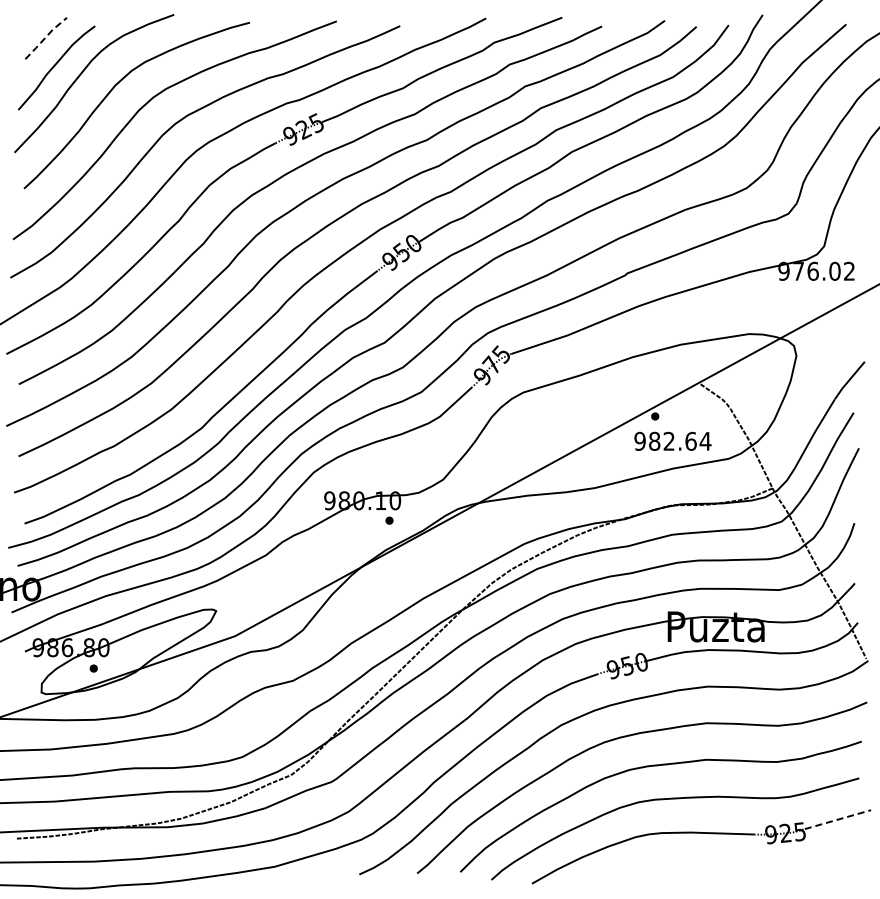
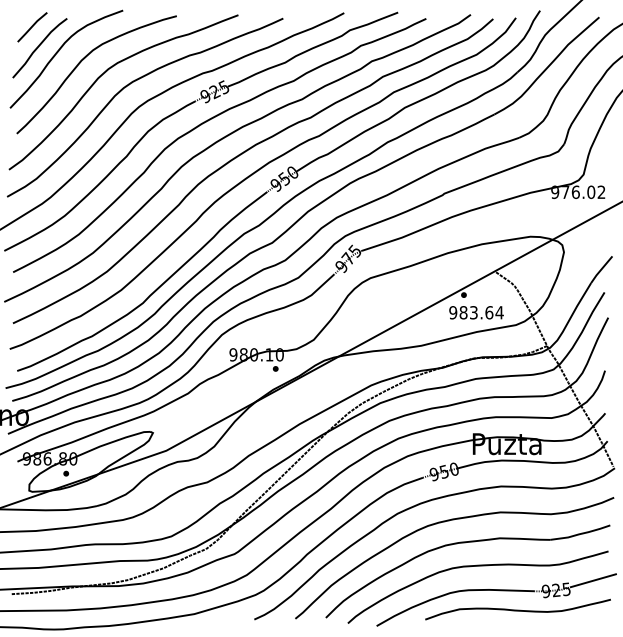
line: (45, 37) -> (32, 26), dashed -> solid
text: (668, 441) -> (473, 312), 982.64 -> 983.64
line: (838, 819) -> (593, 580), dashed -> solid
curve: (731, 861) -> (517, 610), added

